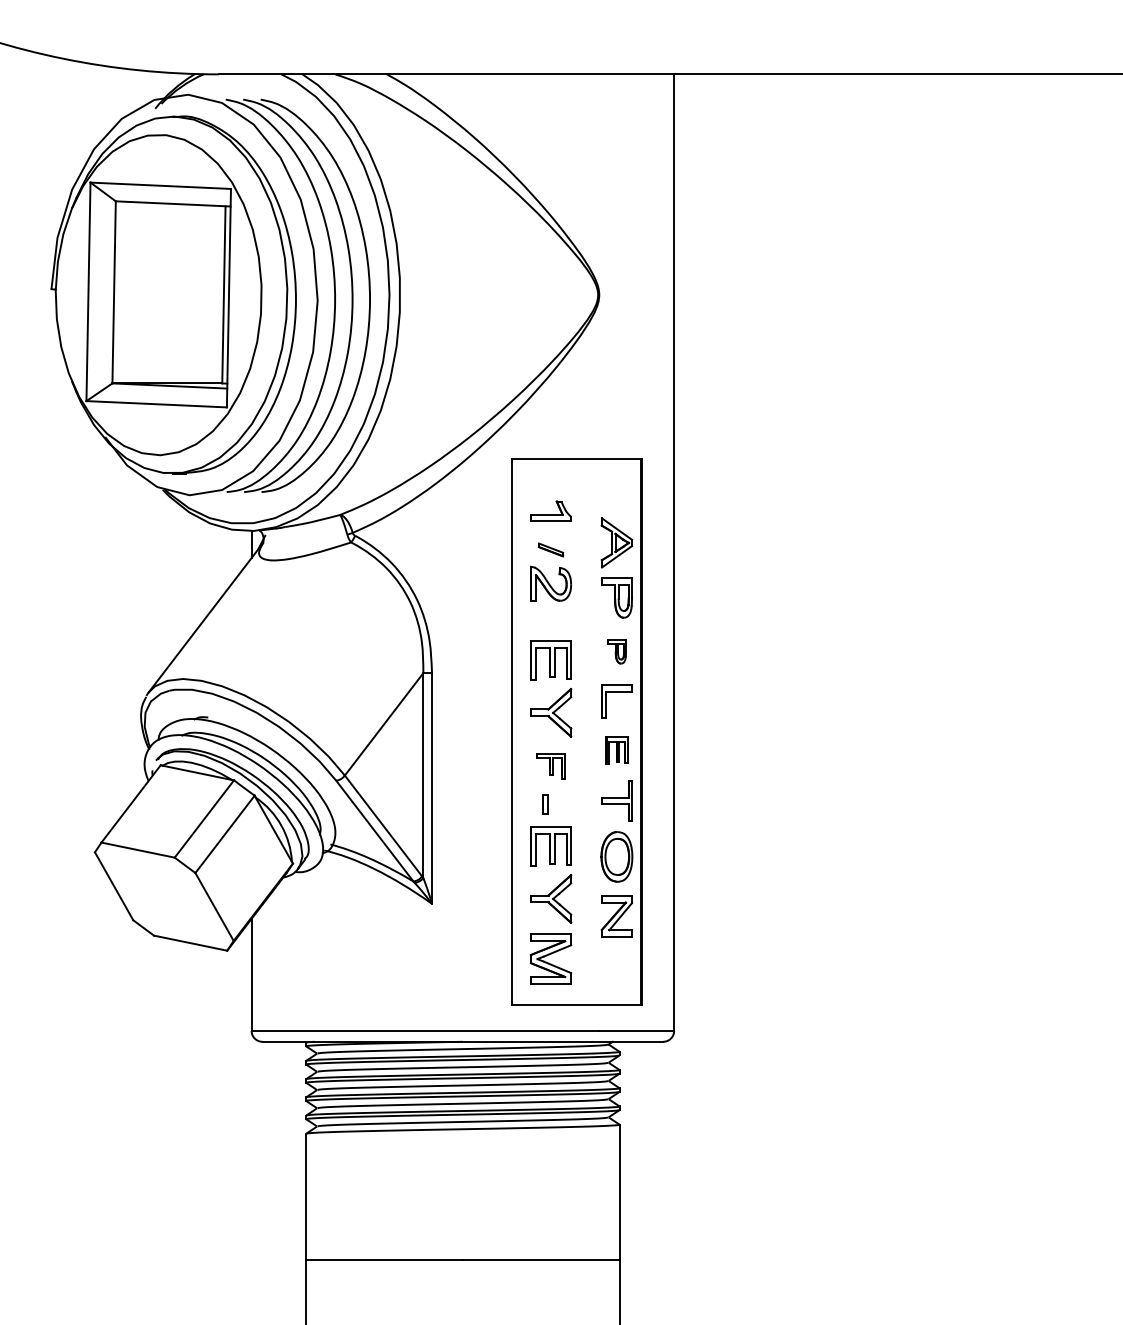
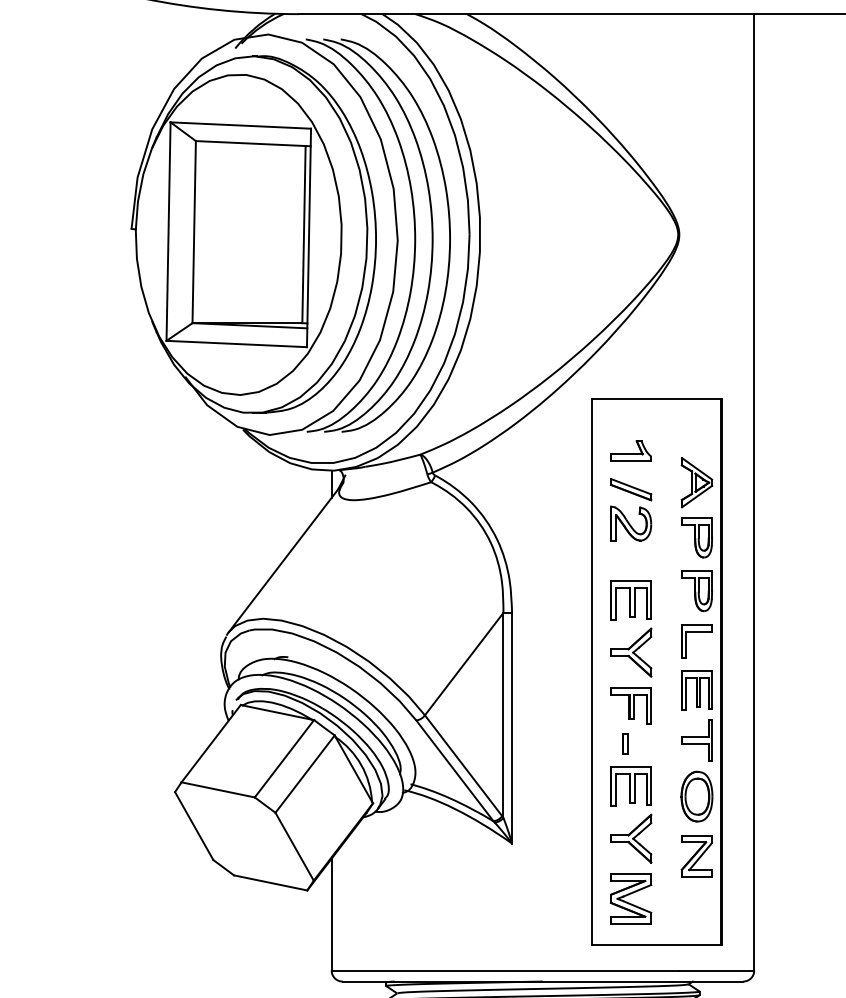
part: (550, 549) -> (630, 489), size x1.67
part: (616, 651) -> (696, 591), size x1.67
part: (616, 750) -> (696, 690), size x1.43
part: (550, 765) -> (630, 705), size x1.43

